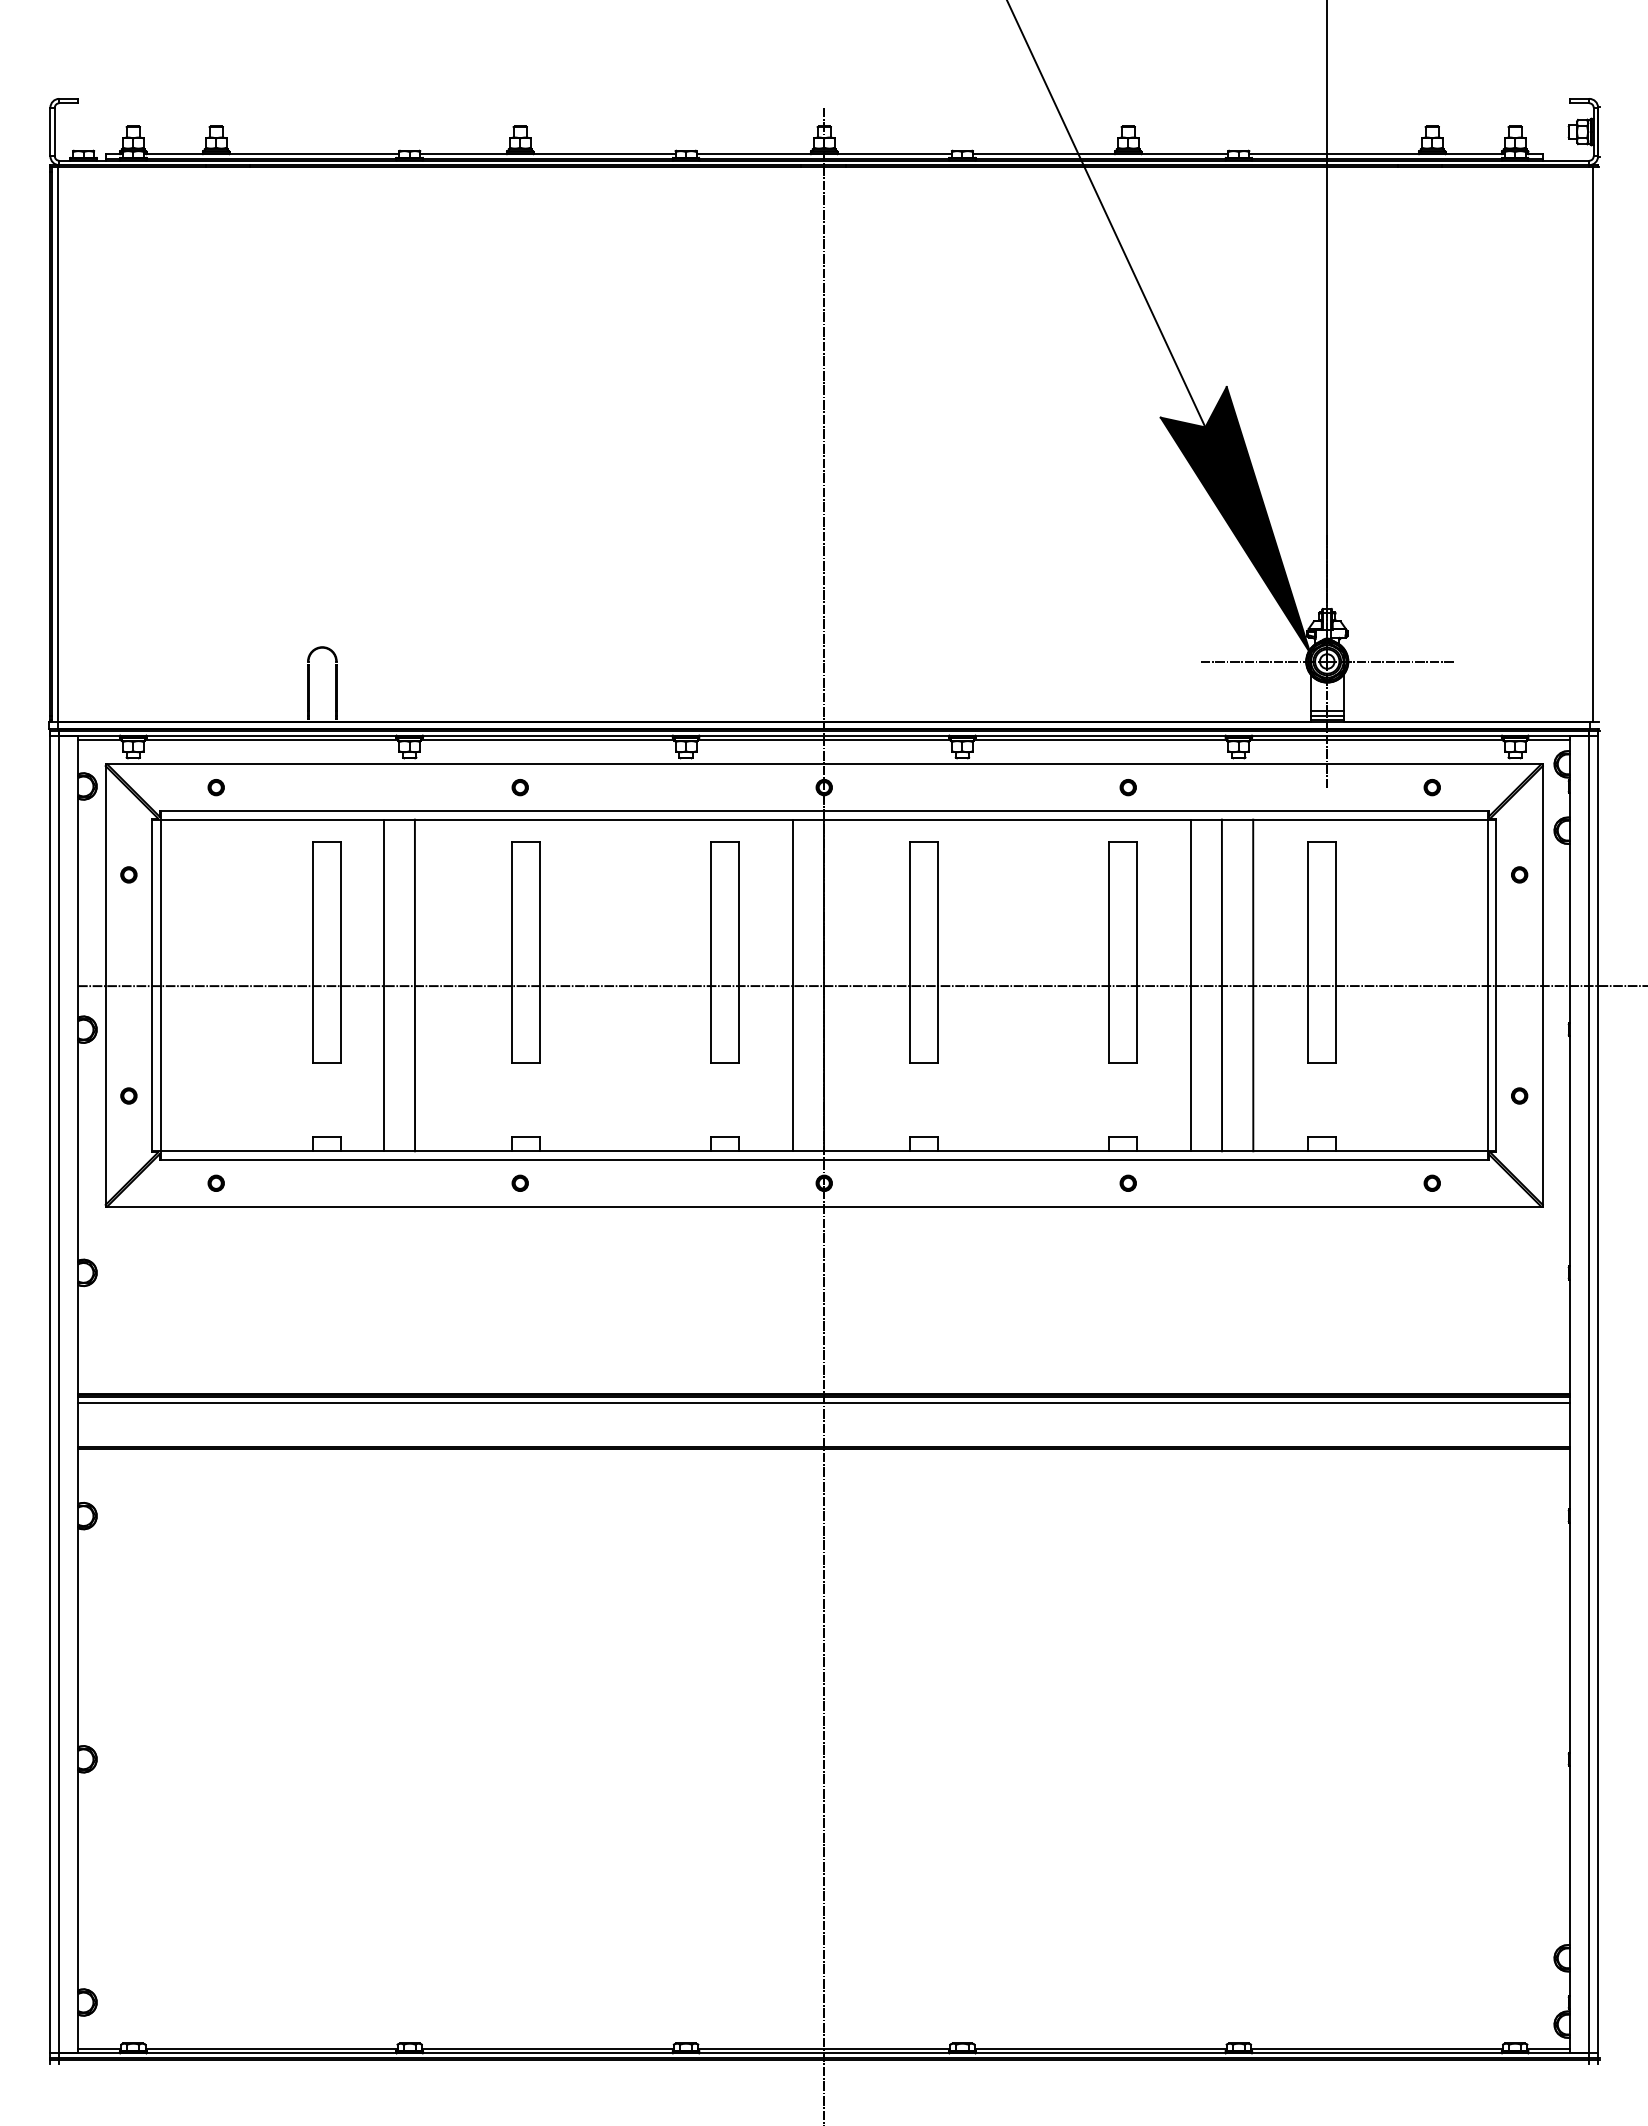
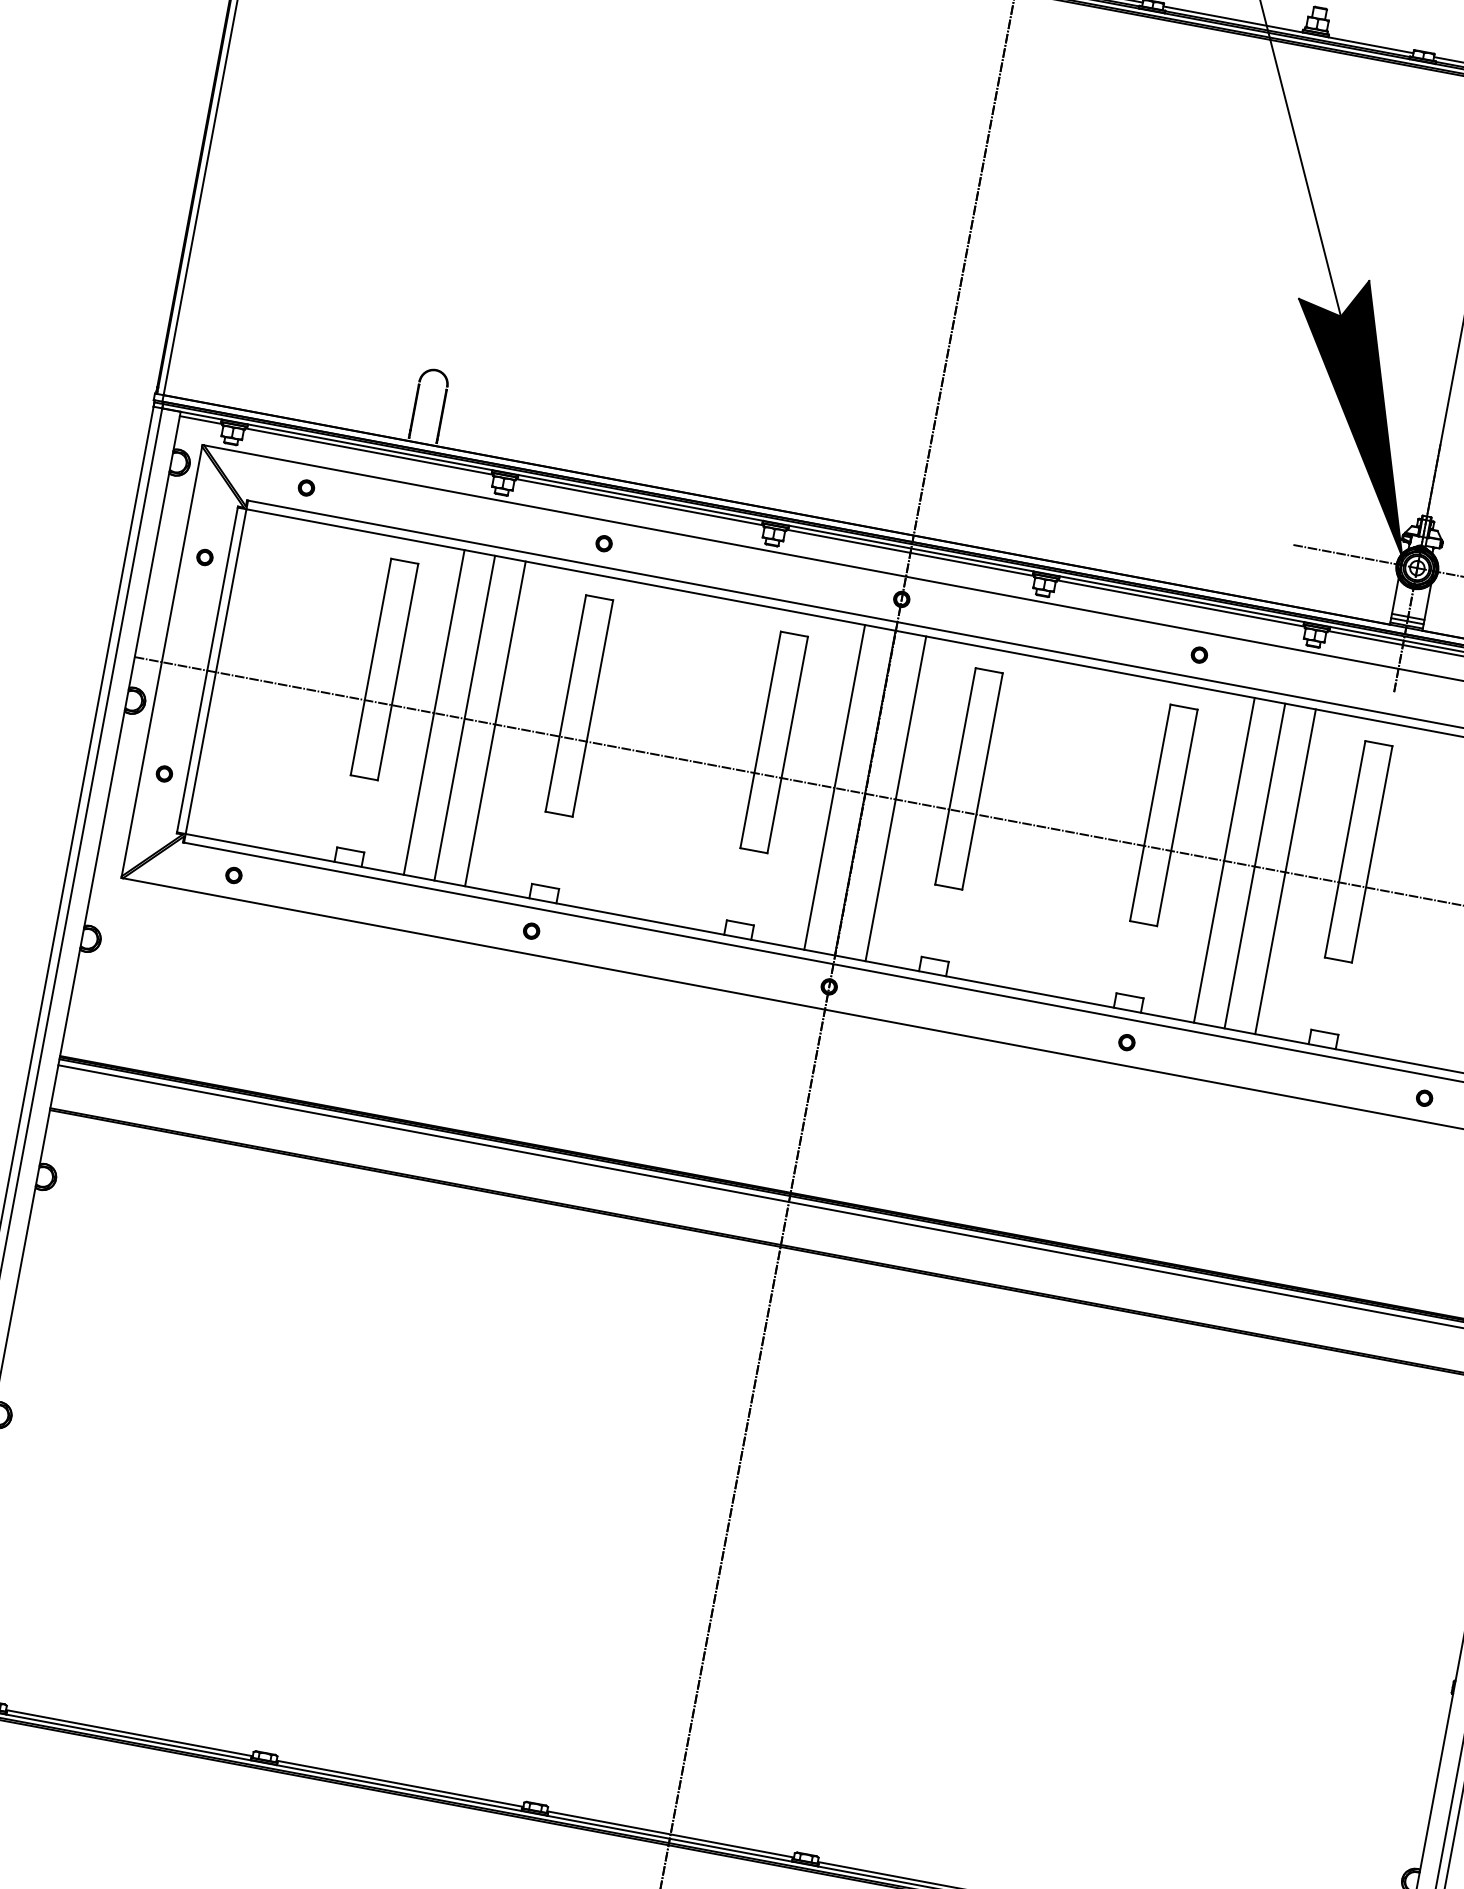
line: (446, 985) -> (495, 723), added
line: (855, 985) -> (896, 798), added

